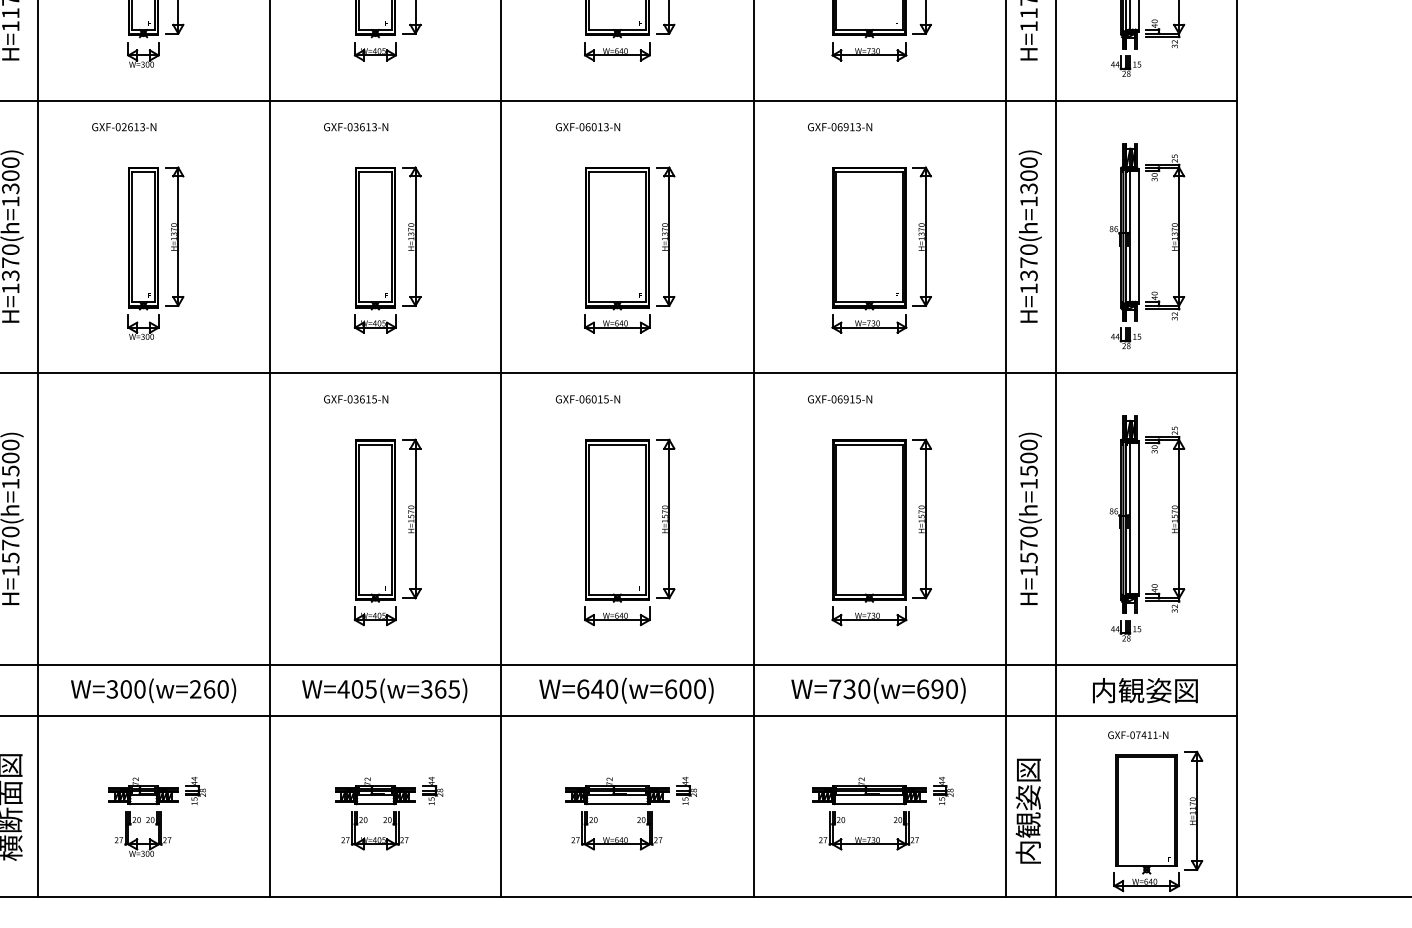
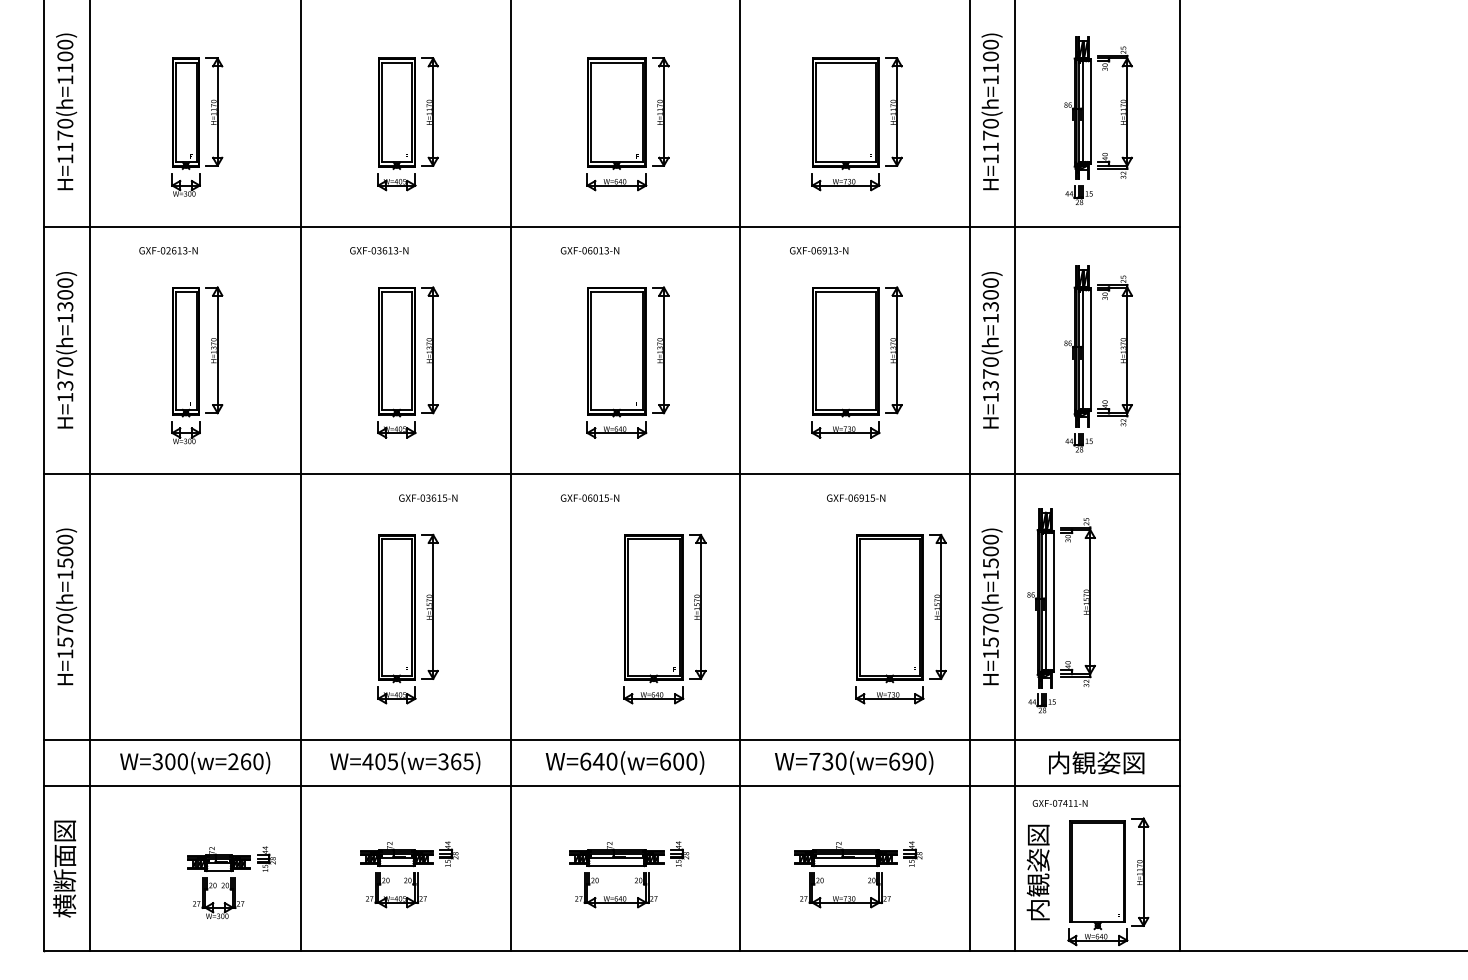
text: (356, 398) -> (428, 497), moved
text: (840, 398) -> (856, 497), moved
part: (1139, 528) -> (1054, 610), moved
part: (881, 531) -> (900, 618), moved
part: (629, 532) -> (664, 619), moved
text: (1137, 735) -> (1059, 803), moved
text: (1027, 811) -> (1037, 872), moved
part: (157, 816) -> (231, 882), moved

